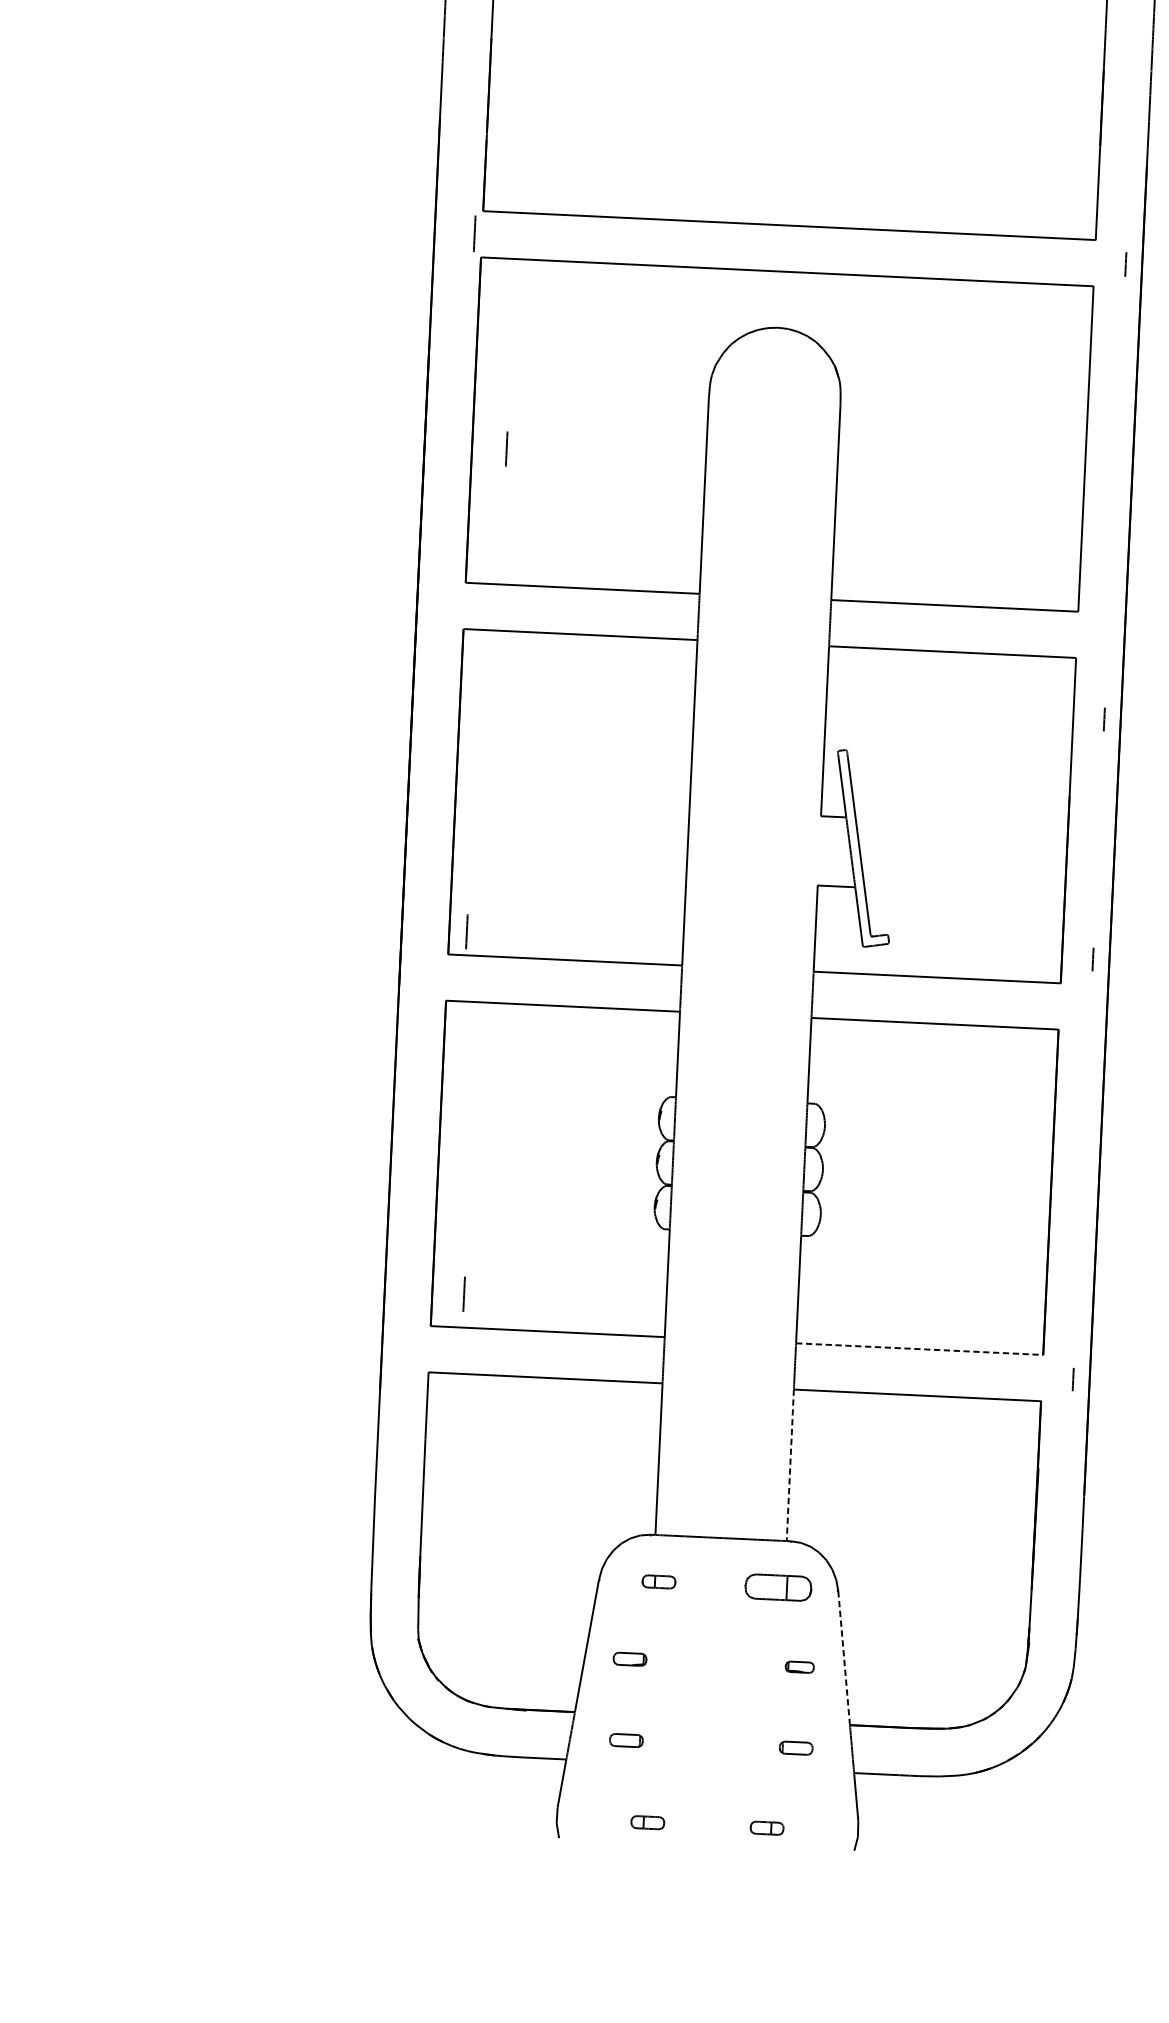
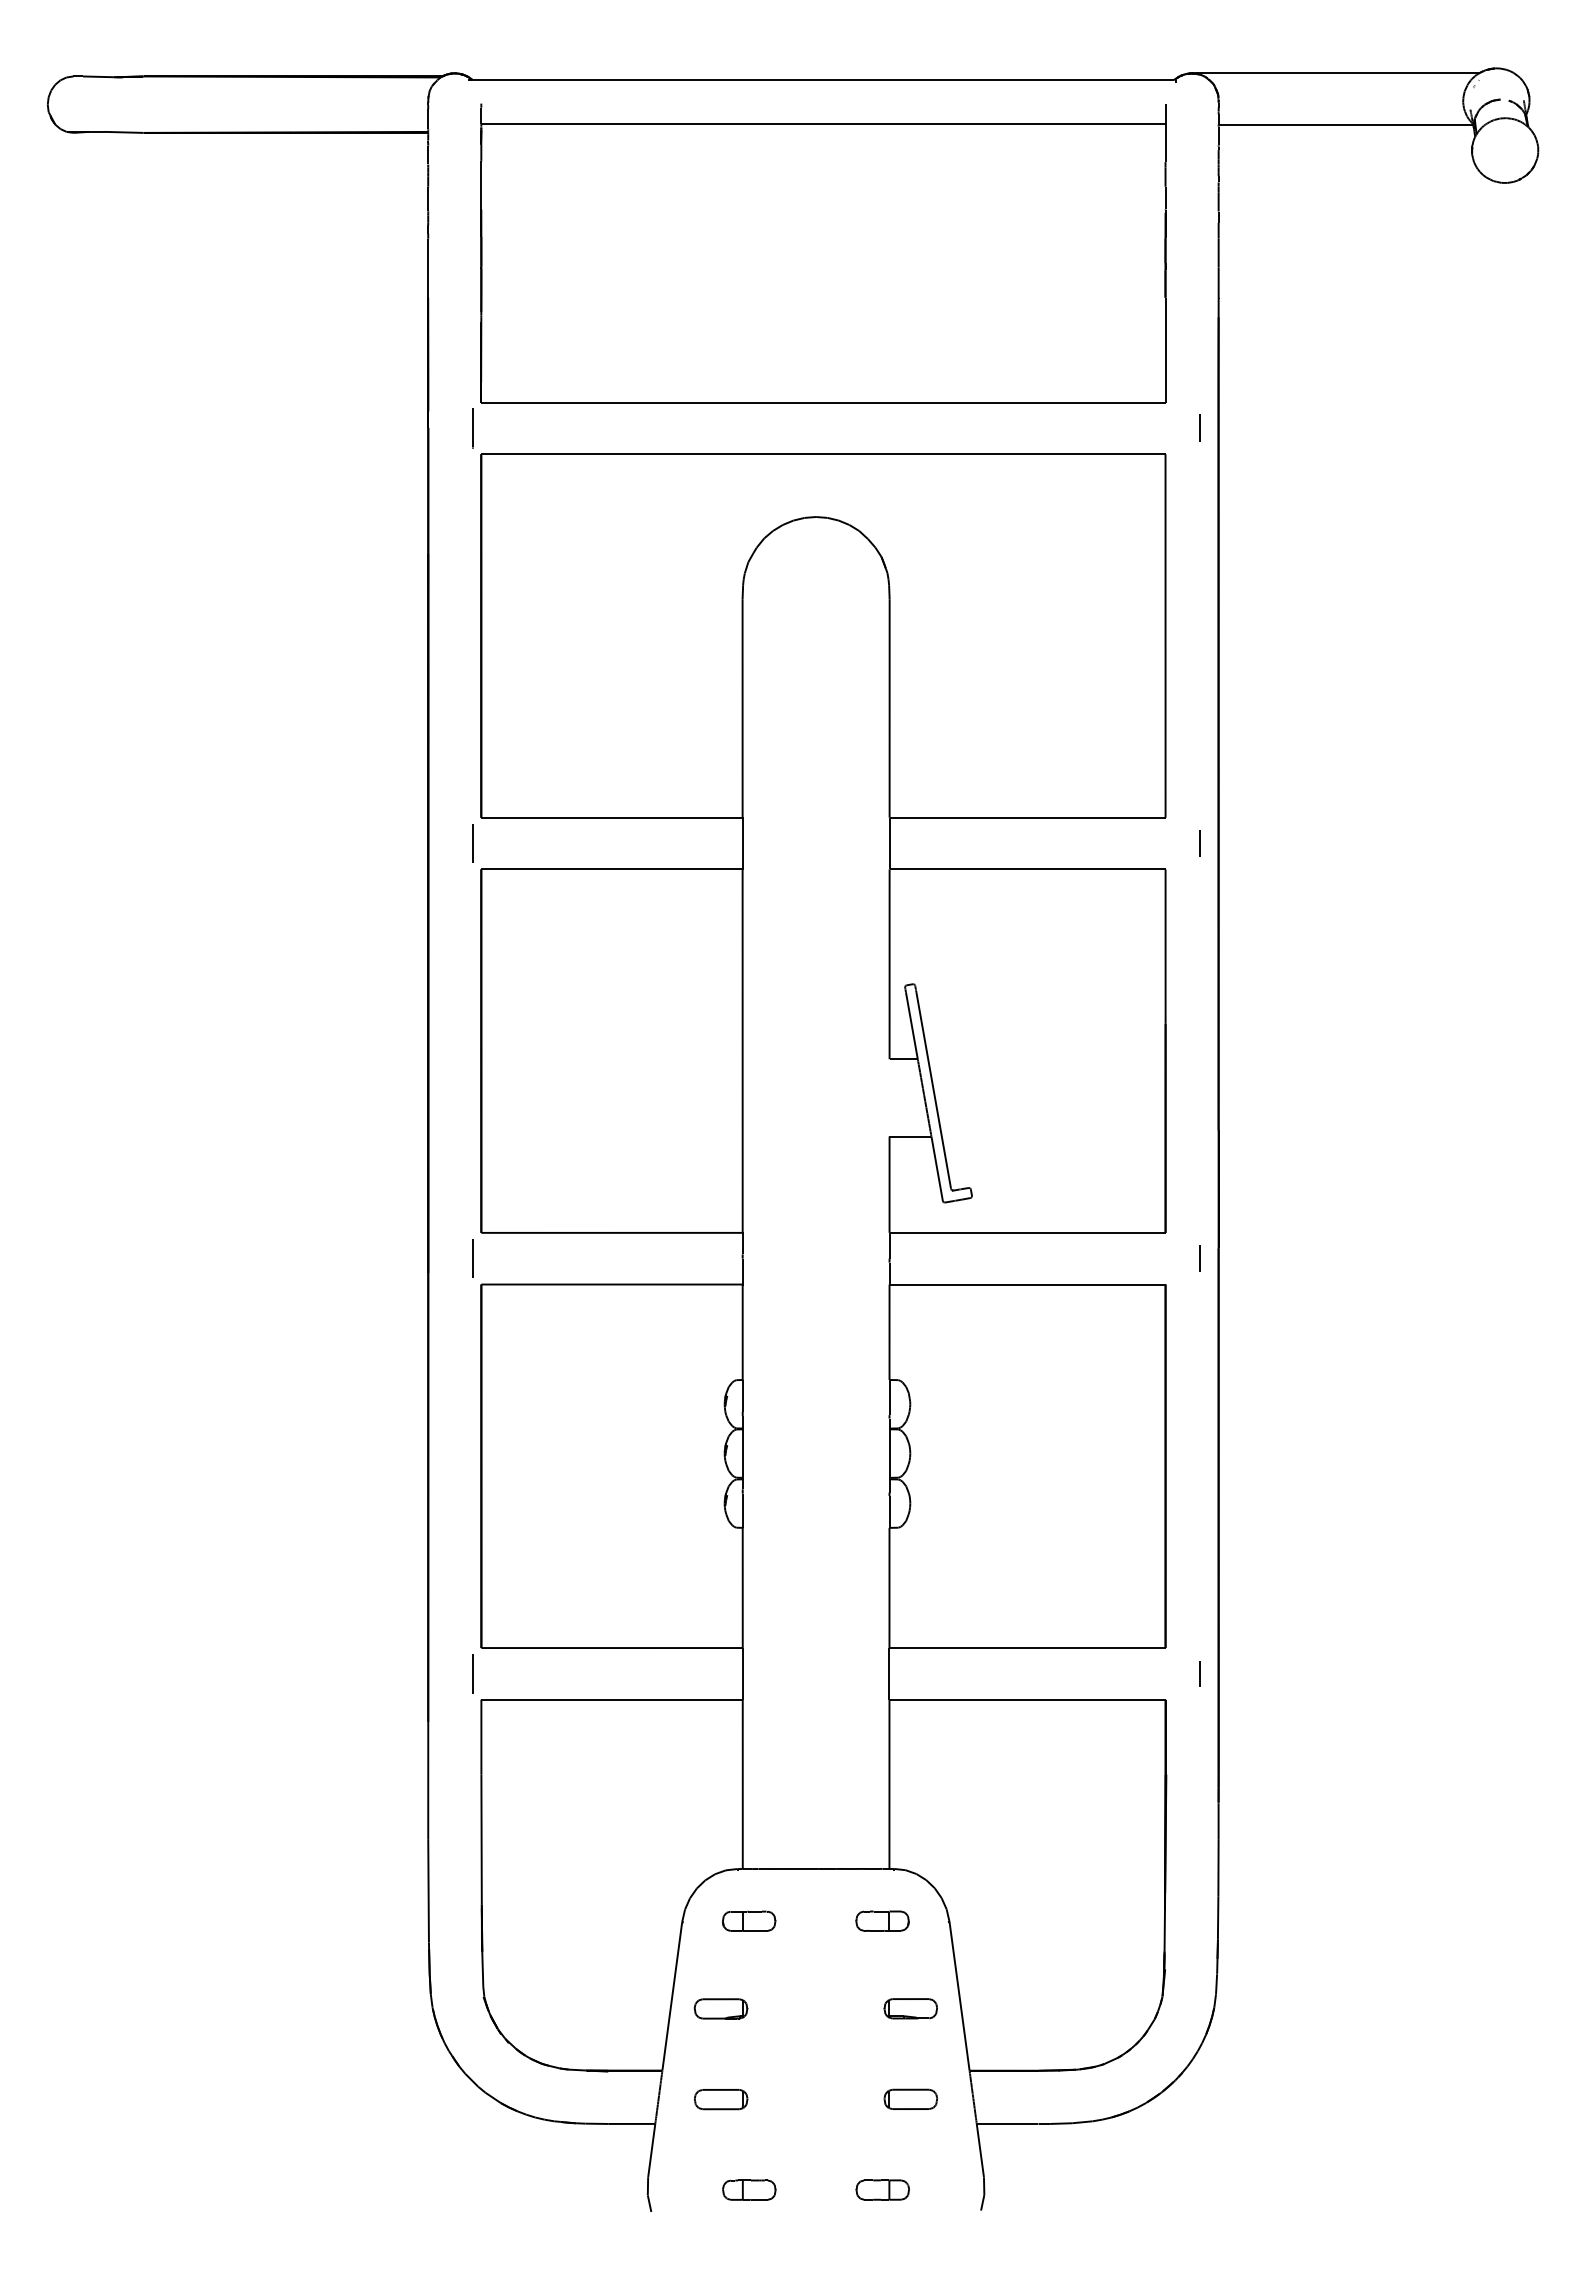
line: (506, 449) -> (472, 843), moved
line: (1103, 719) -> (1199, 843), moved
line: (466, 931) -> (472, 1258), moved
line: (1092, 959) -> (1199, 1258), moved
line: (463, 1293) -> (472, 1673), moved
line: (919, 1349) -> (1027, 1648), dashed -> solid
line: (790, 1465) -> (889, 1784), dashed -> solid
part: (659, 1581) -> (749, 1920), size x1.43
part: (778, 1586) -> (882, 1920), size x0.71
part: (629, 1658) -> (720, 2008), size x1.43
line: (844, 1658) -> (959, 1996), dashed -> solid
part: (799, 1666) -> (910, 2008), size x1.67
part: (626, 1740) -> (721, 2099), size x1.43
part: (795, 1747) -> (910, 2098), size x1.43
part: (647, 1822) -> (749, 2189), size x1.43
part: (766, 1827) -> (882, 2189), size x1.43

